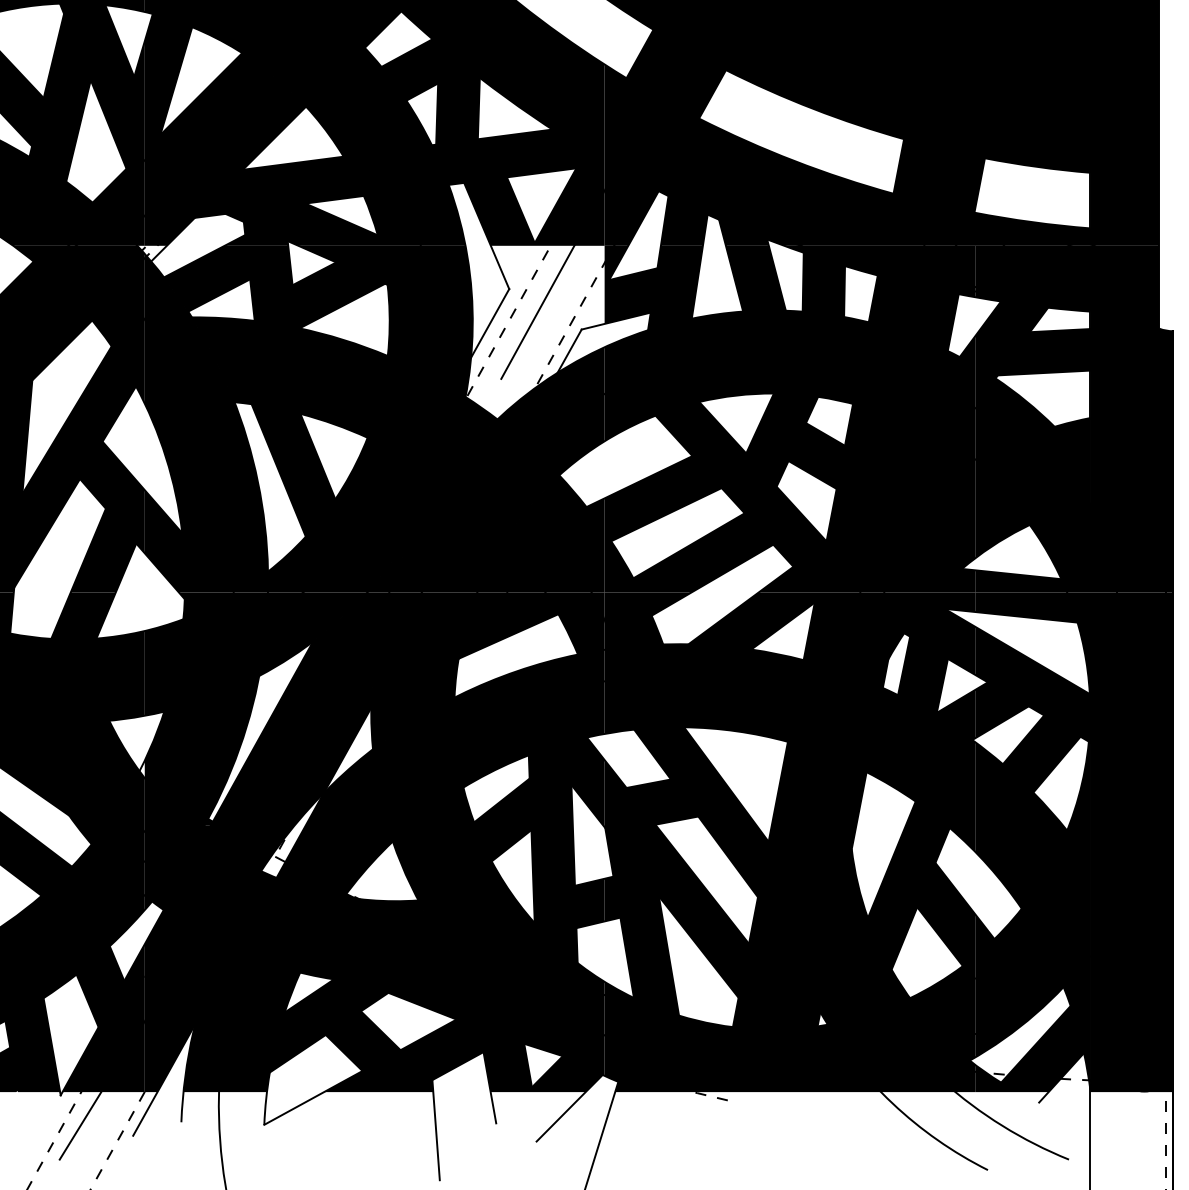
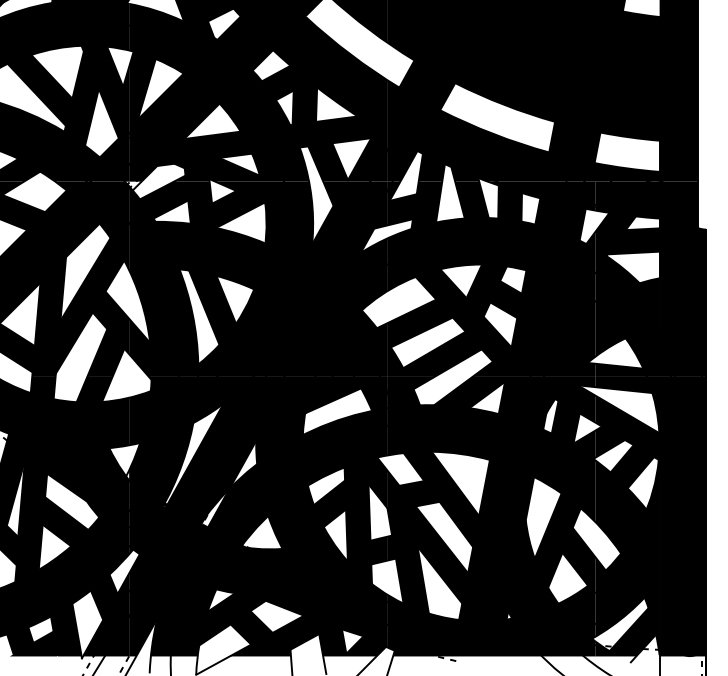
fill: (535, 332) -> (348, 230), added
fill: (273, 855) -> (201, 523), added

